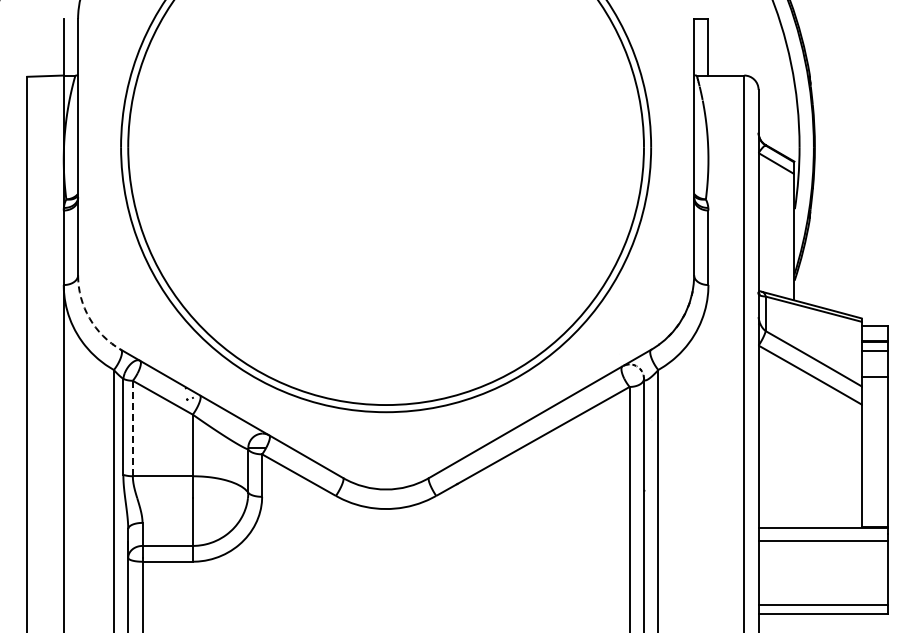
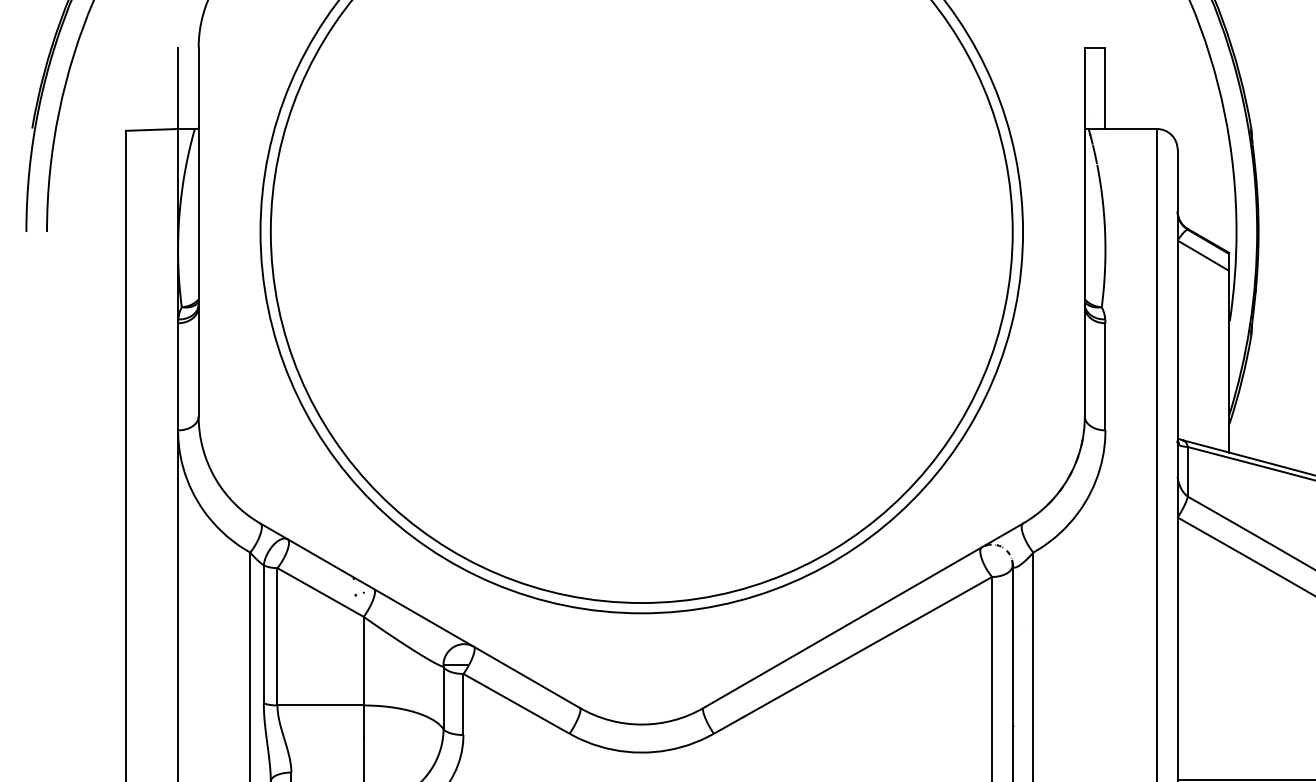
arc: (89, 318) -> (215, 478), dashed -> solid
line: (132, 428) -> (276, 636), dashed -> solid

